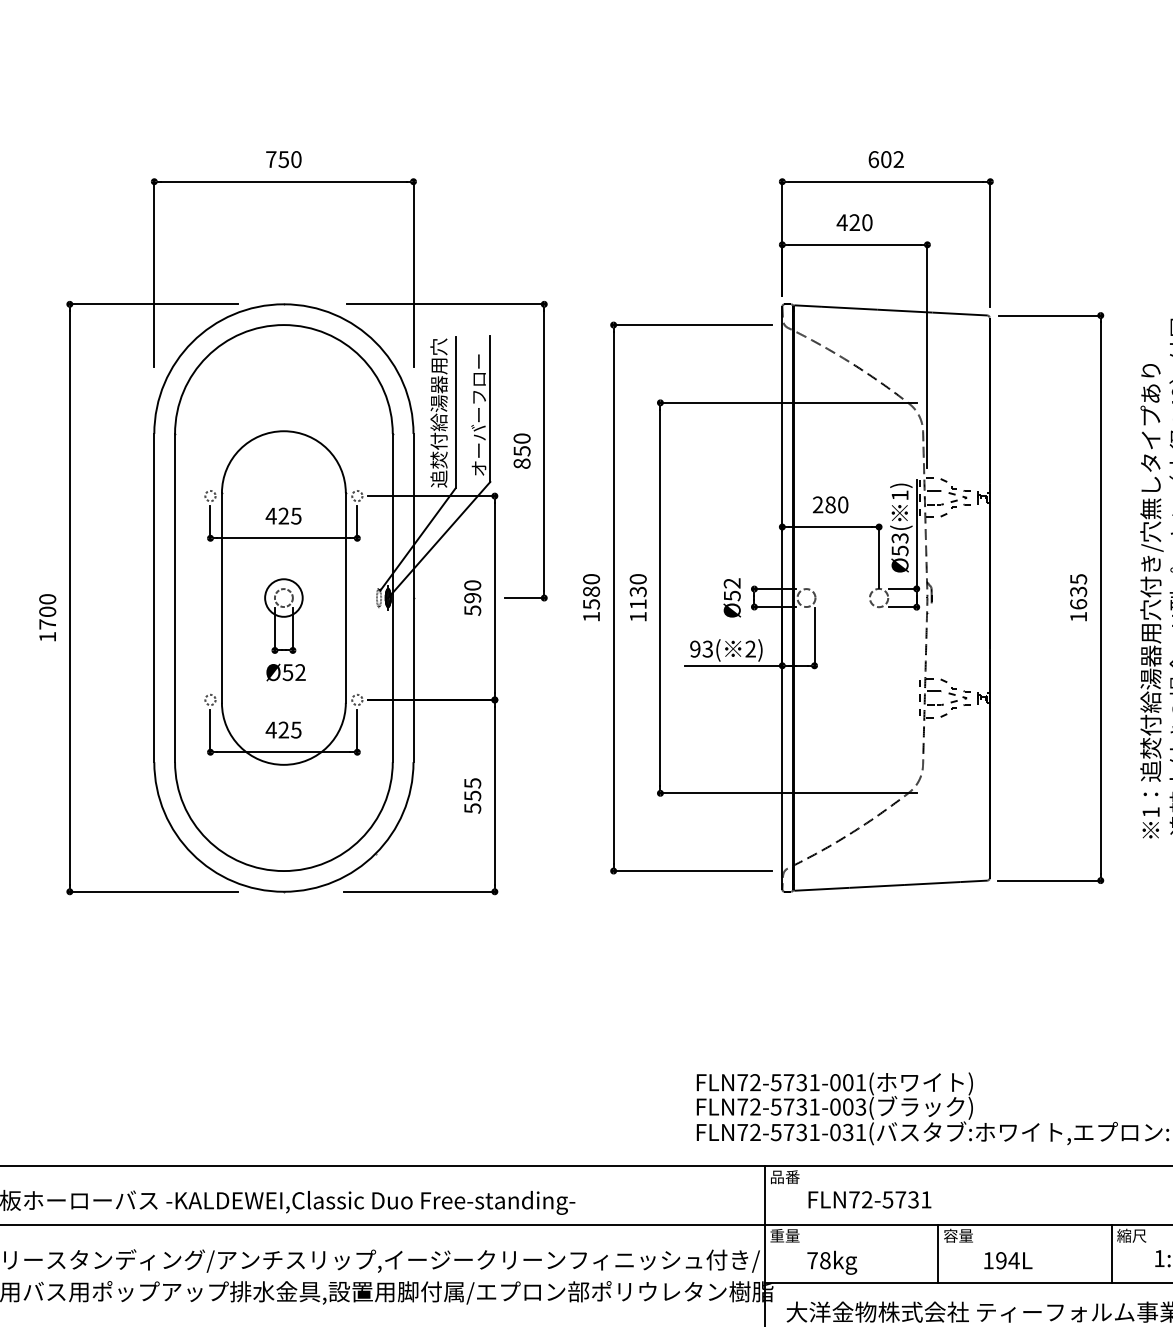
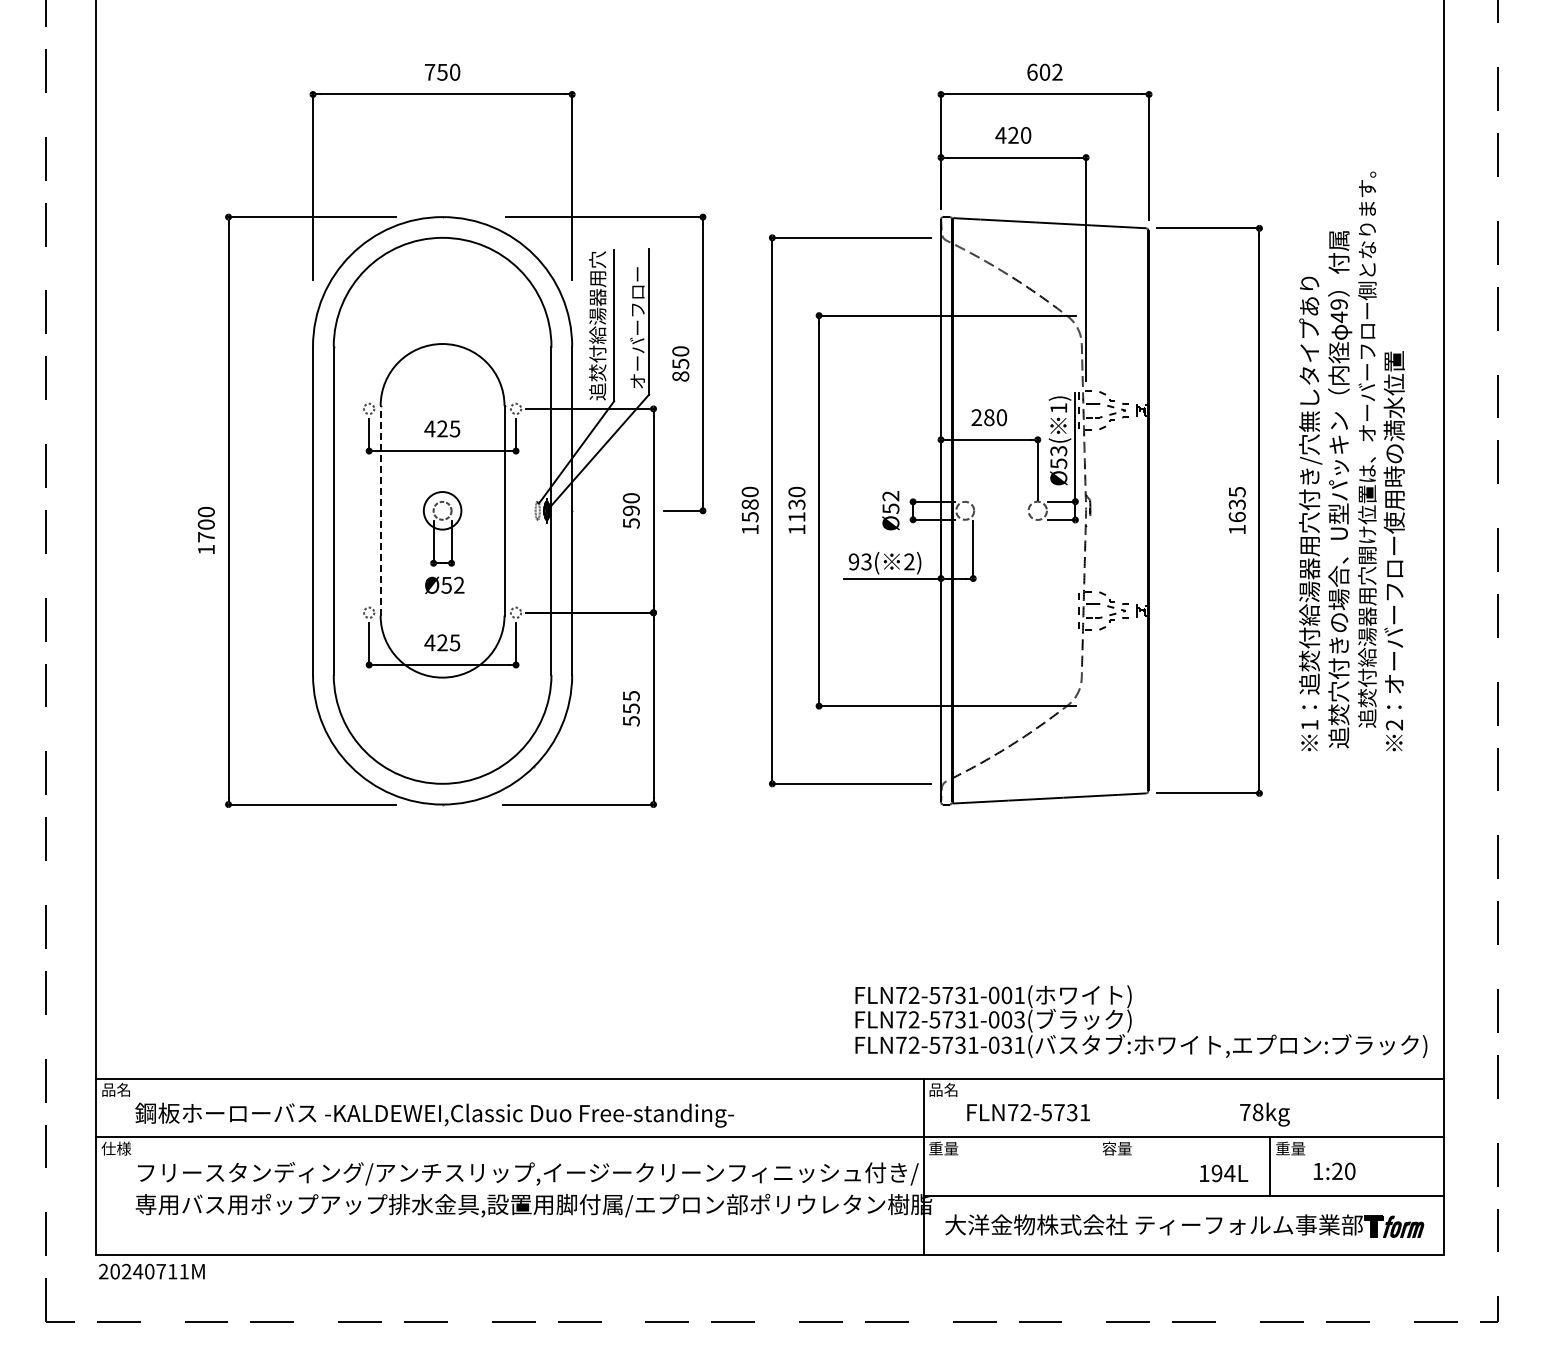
line: (221, 597) -> (380, 510), solid -> dashed
text: (792, 1176) -> (951, 1089), 品番 -> 品名
text: (1131, 1235) -> (1290, 1148), 縮尺 -> 重量
line: (937, 1253) -> (1096, 1166), removed
text: (1008, 1260) -> (1224, 1173), moved
text: (831, 1262) -> (1264, 1114), moved

